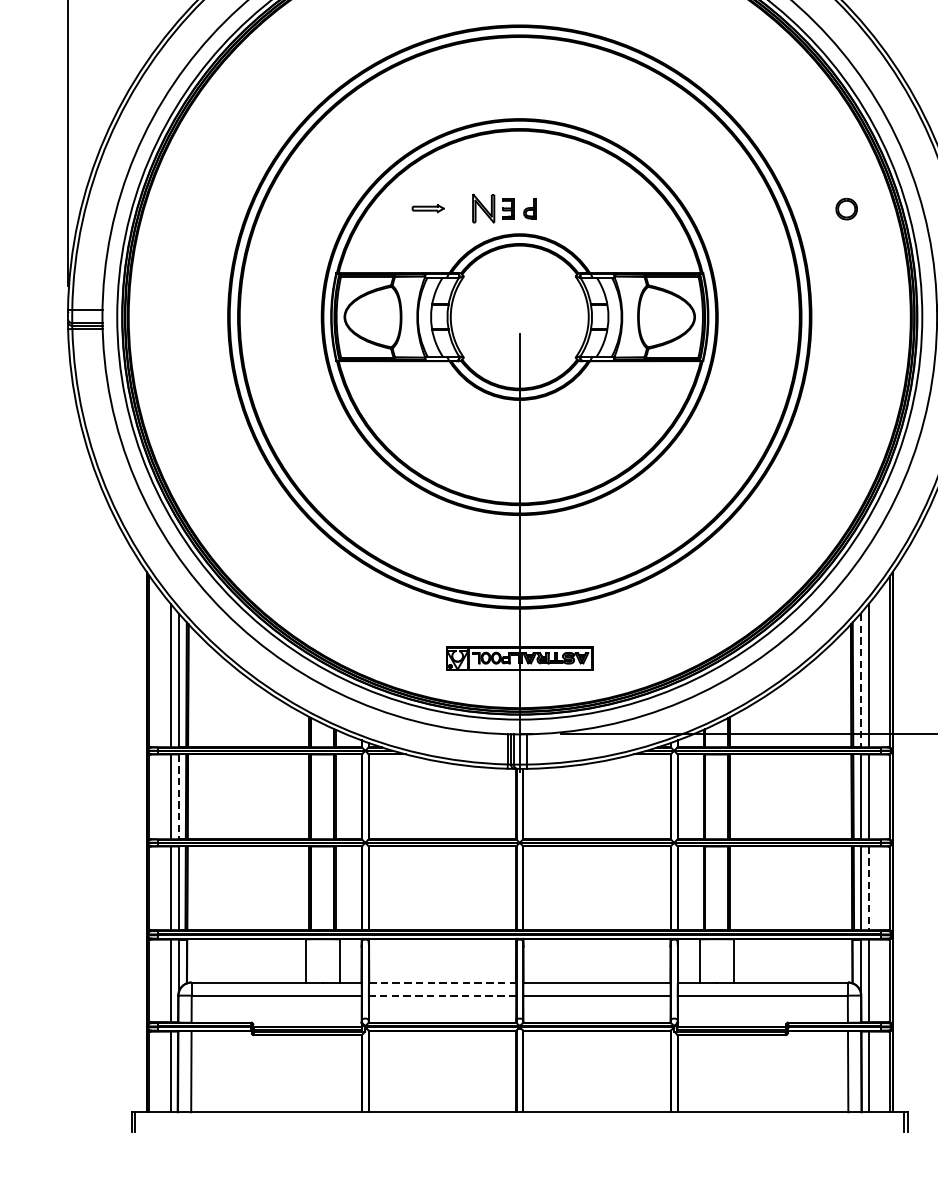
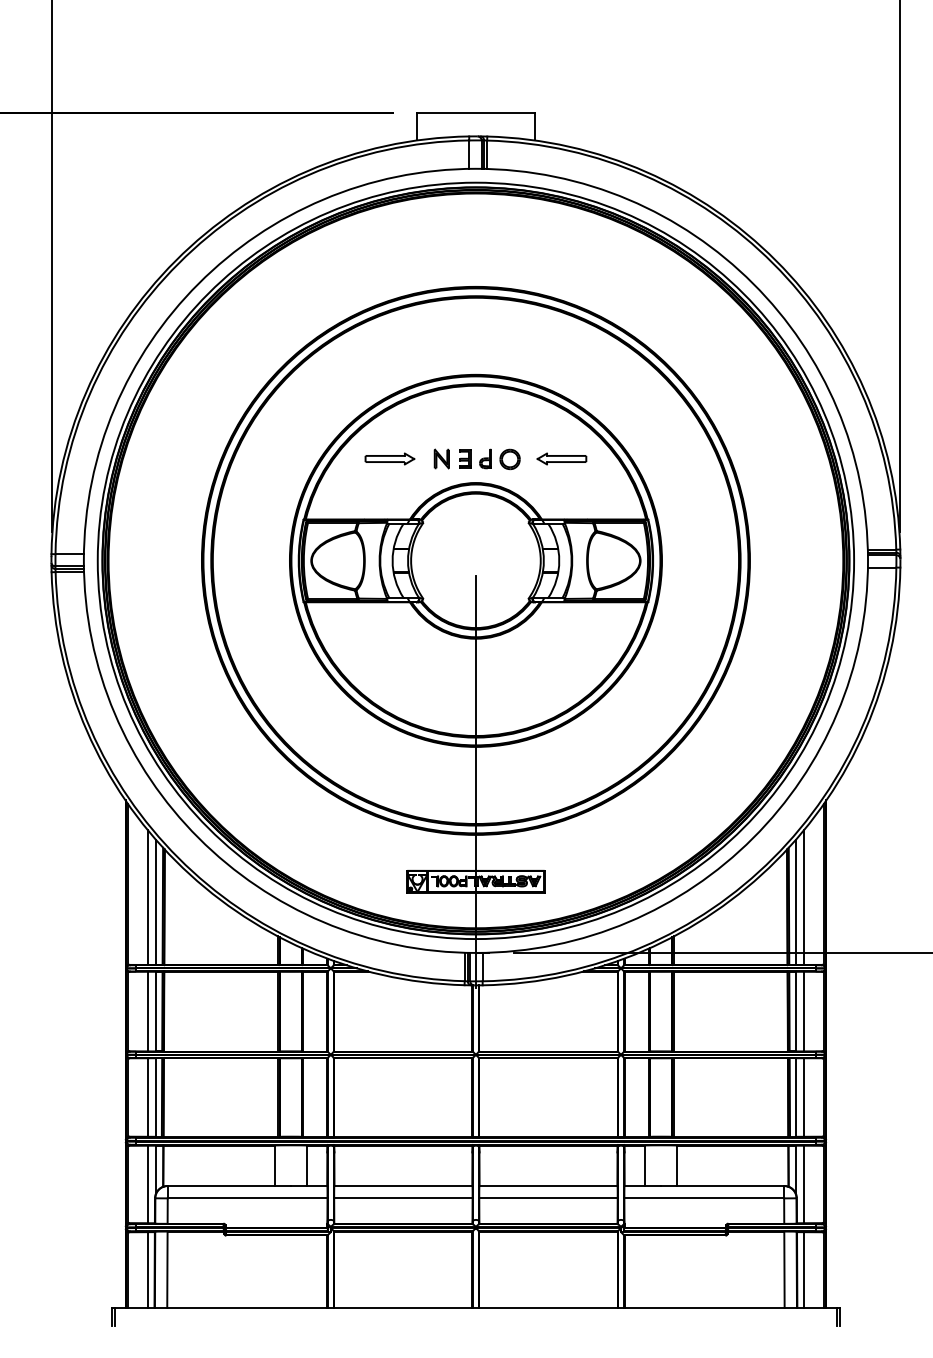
part: (427, 208) -> (389, 458), size x1.67
part: (483, 208) -> (441, 458), size x0.71
part: (610, 208) -> (561, 458), added
part: (846, 209) -> (509, 459), moved
line: (860, 680) -> (796, 902), dashed -> solid
line: (178, 796) -> (155, 1011), dashed -> solid
line: (869, 889) -> (804, 1098), dashed -> solid
line: (442, 983) -> (403, 1186), dashed -> solid
line: (441, 995) -> (402, 1198), dashed -> solid

